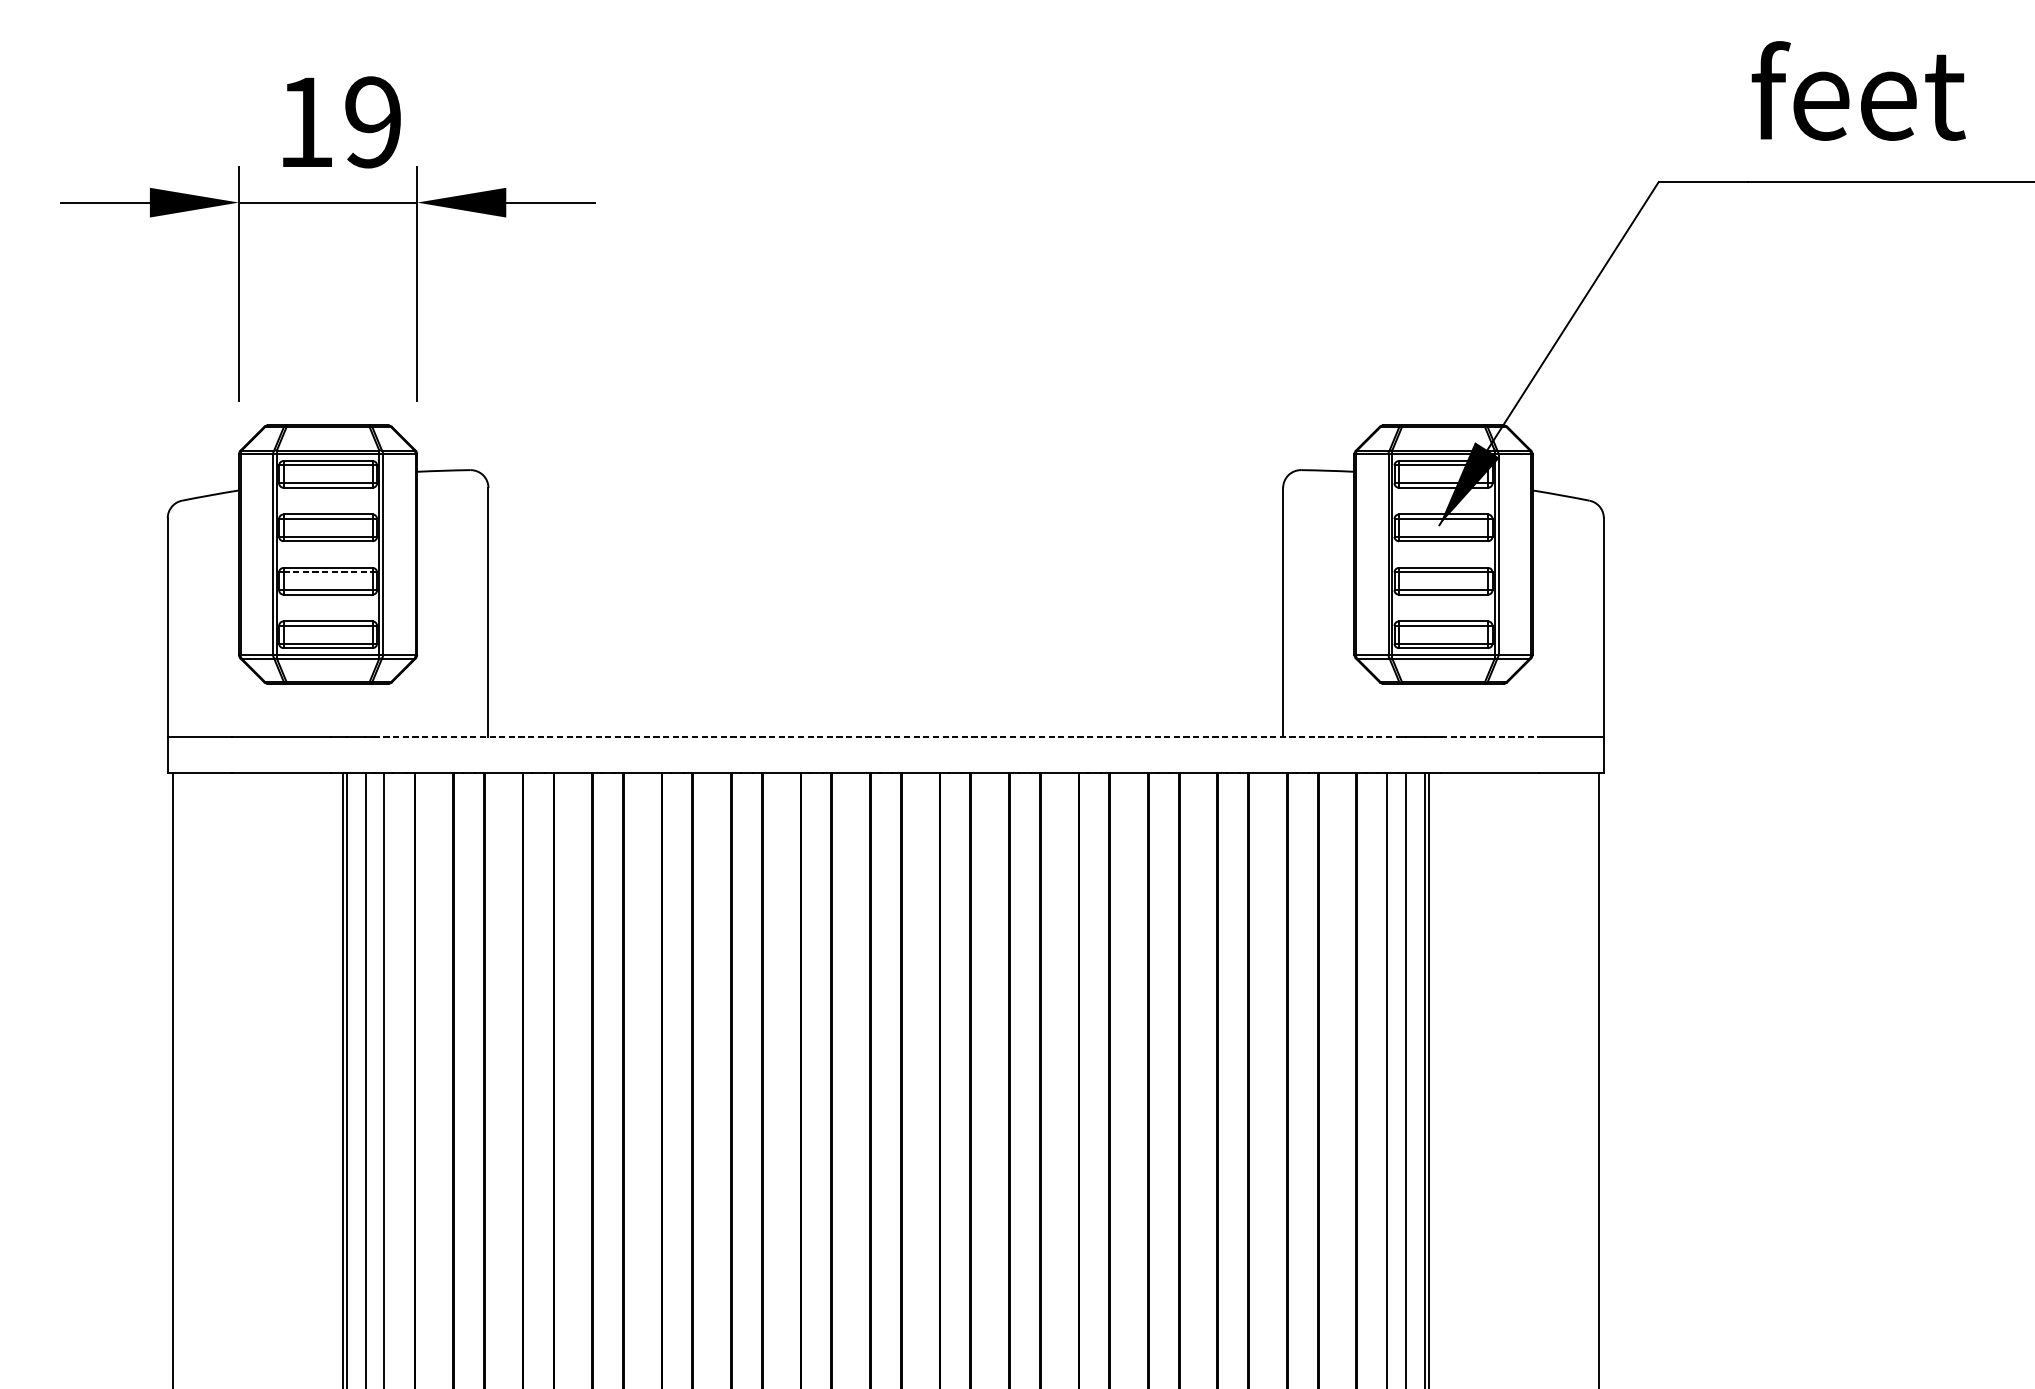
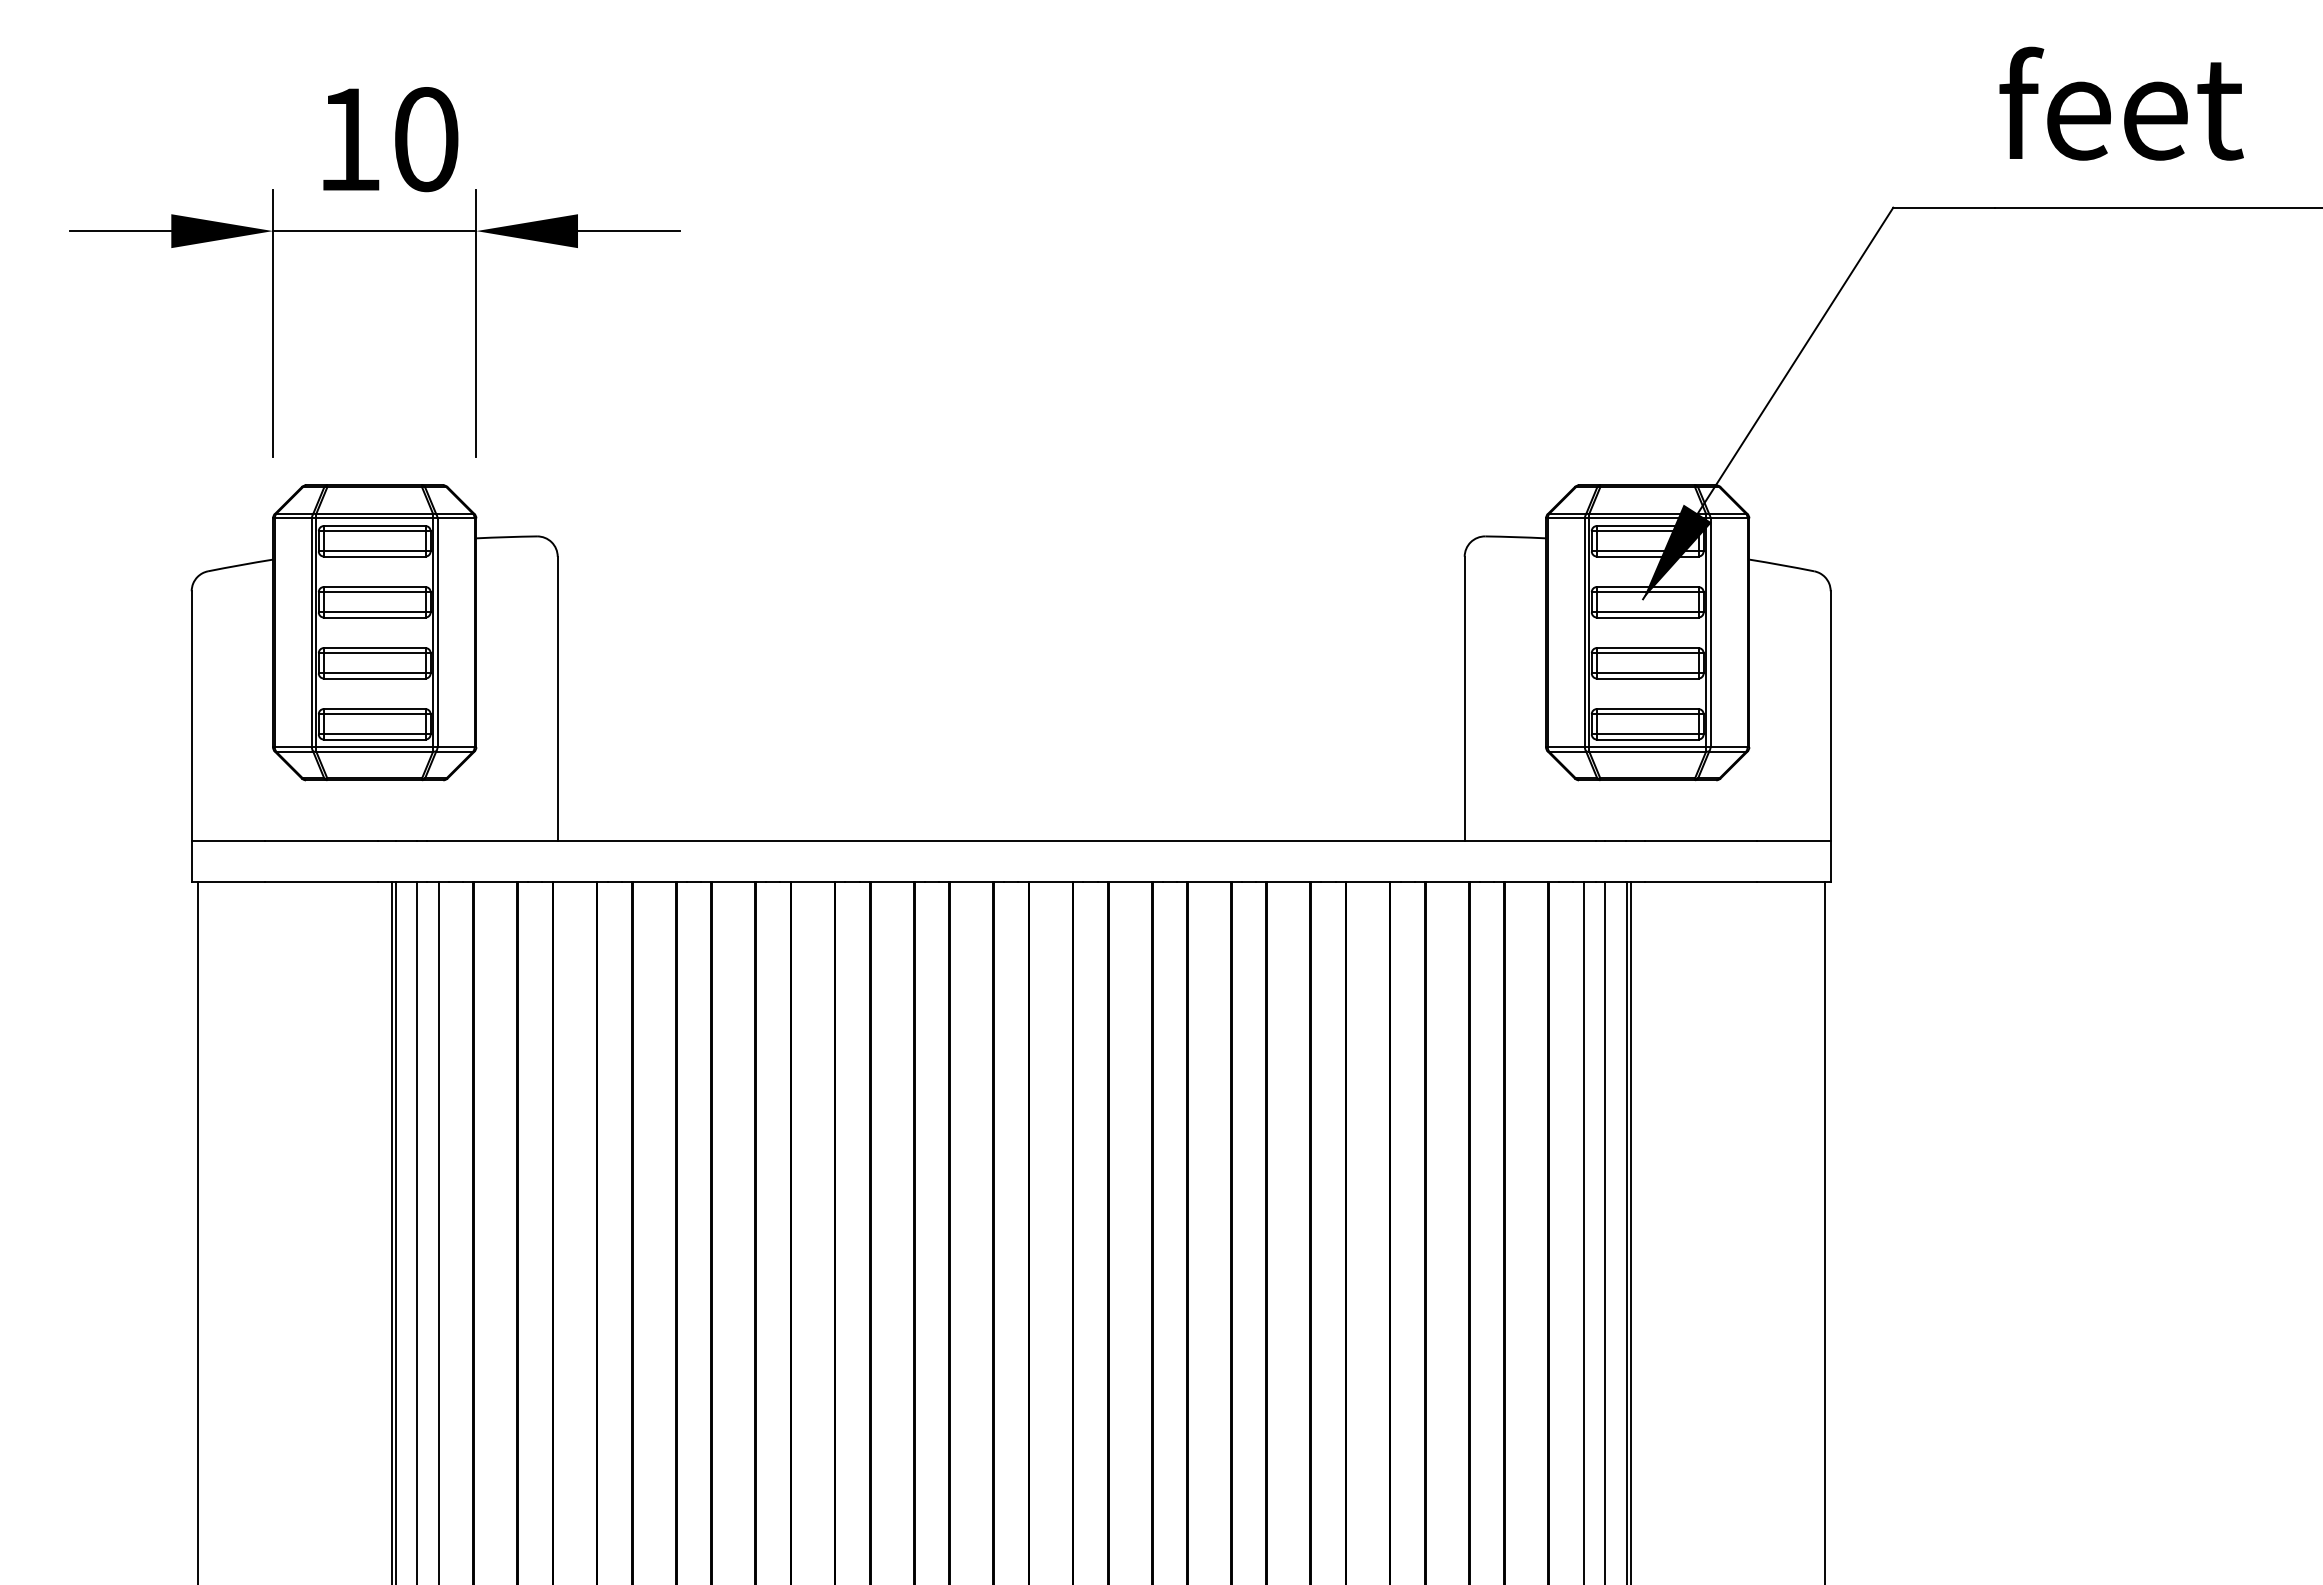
text: (373, 122) -> (426, 139), 19 -> 10
line: (327, 572) -> (374, 653), dashed -> solid
line: (886, 737) -> (1011, 841), dashed -> solid
line: (1490, 737) -> (1701, 841), dashed -> solid

